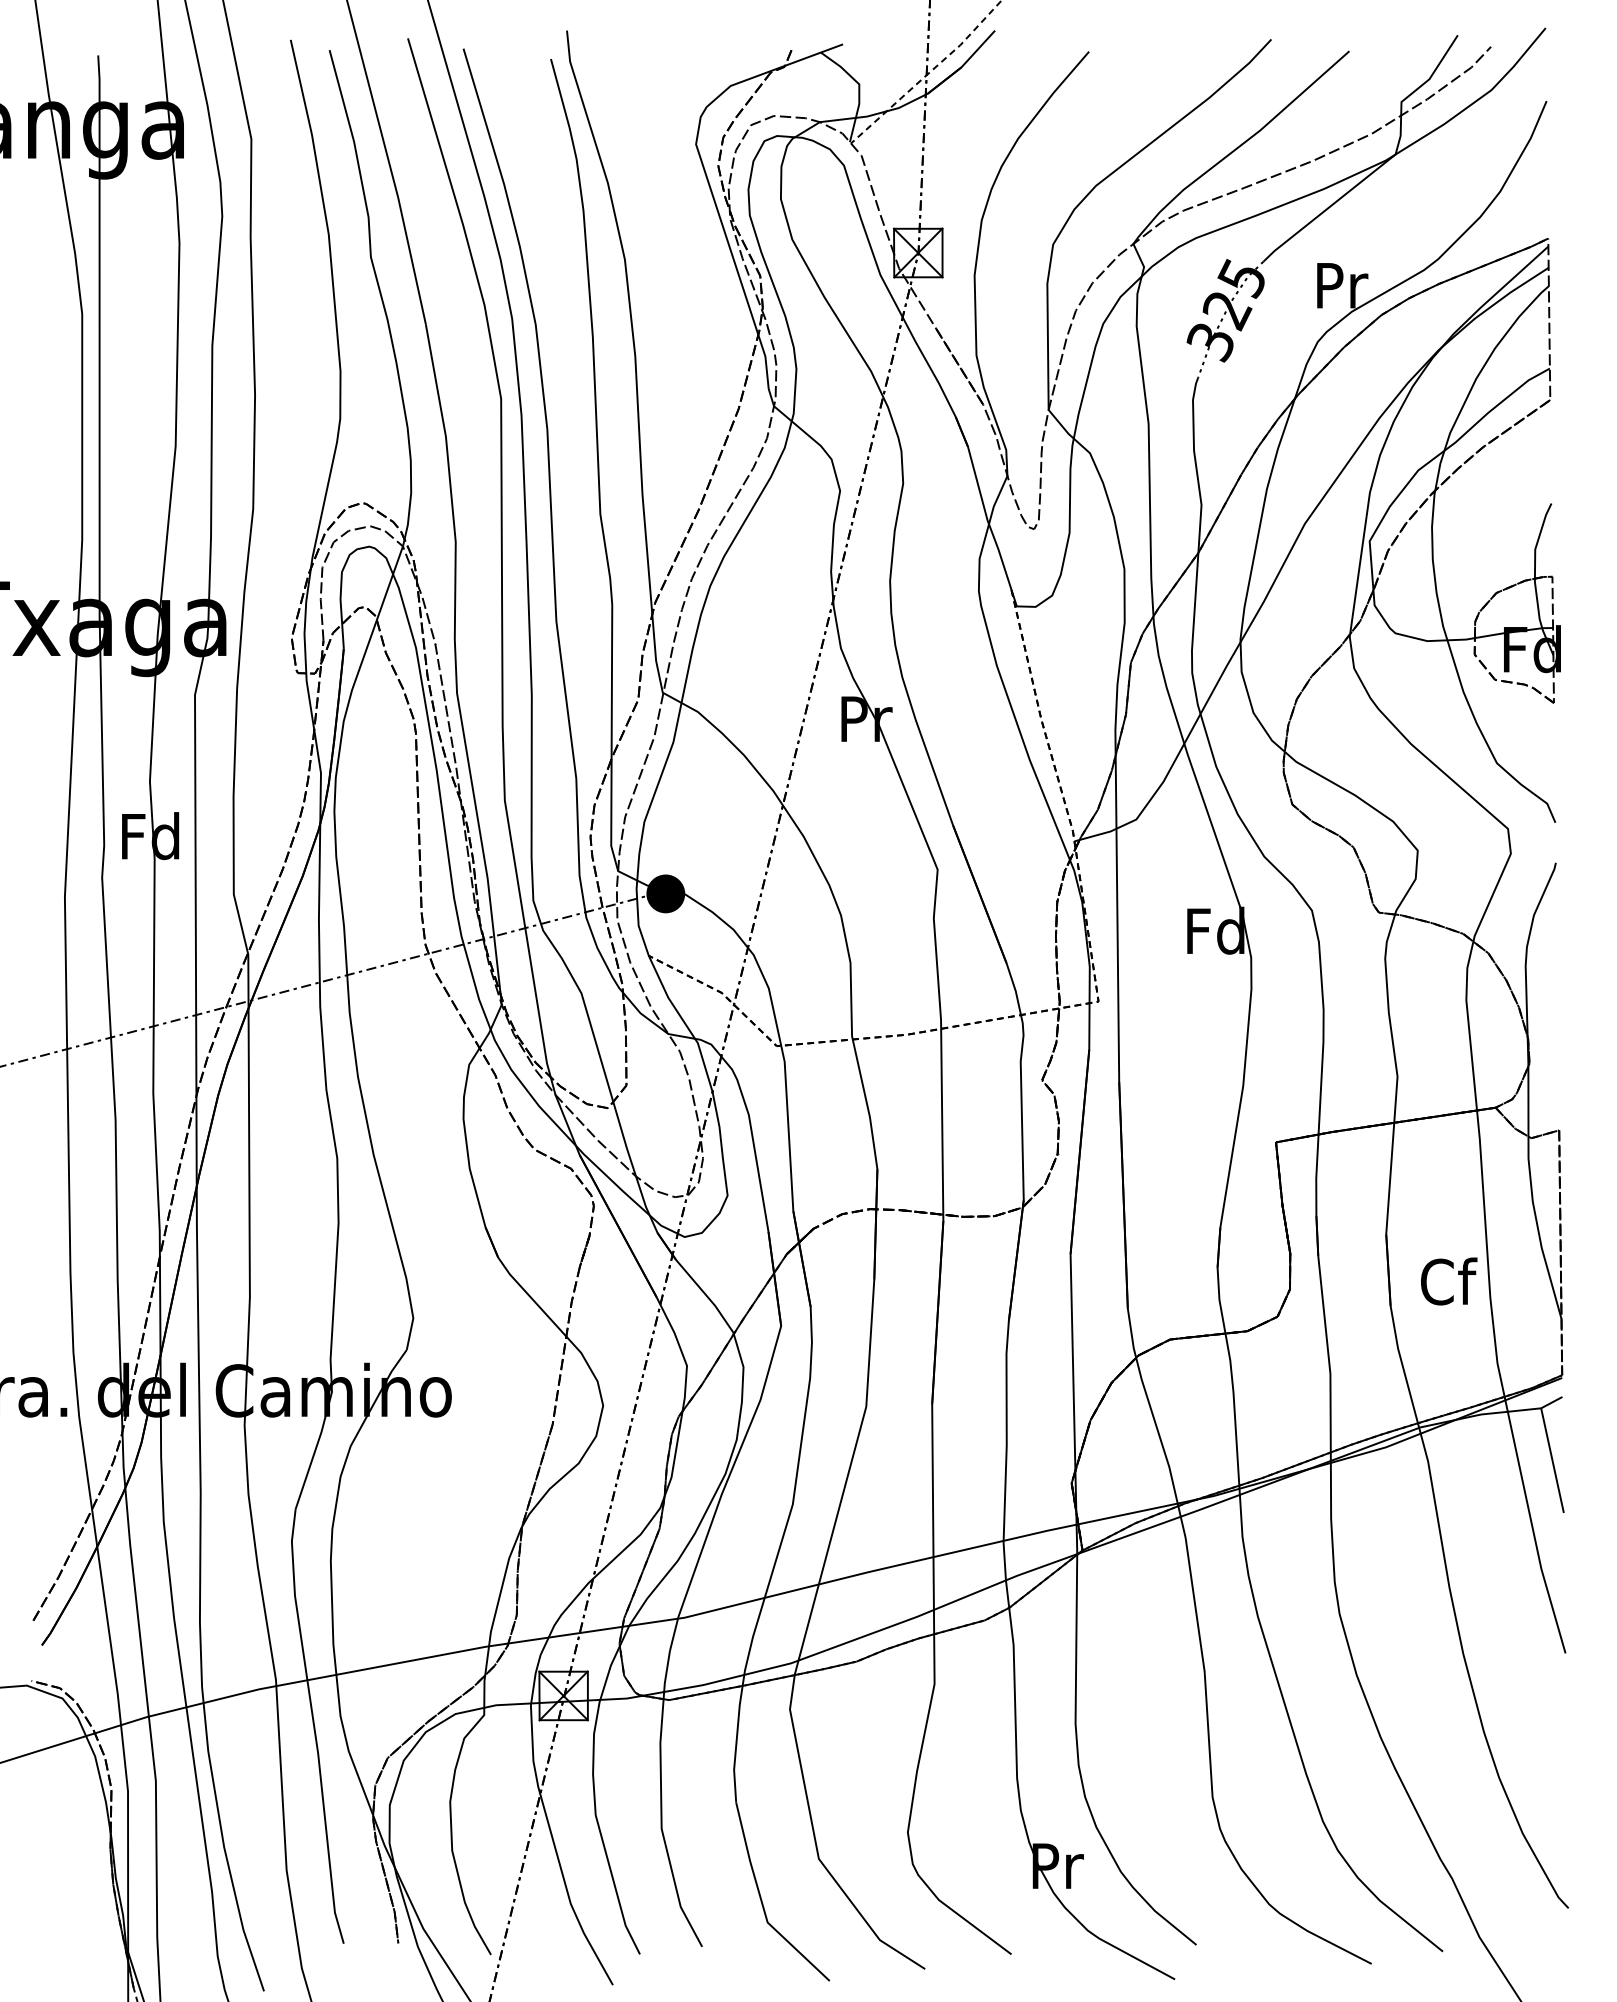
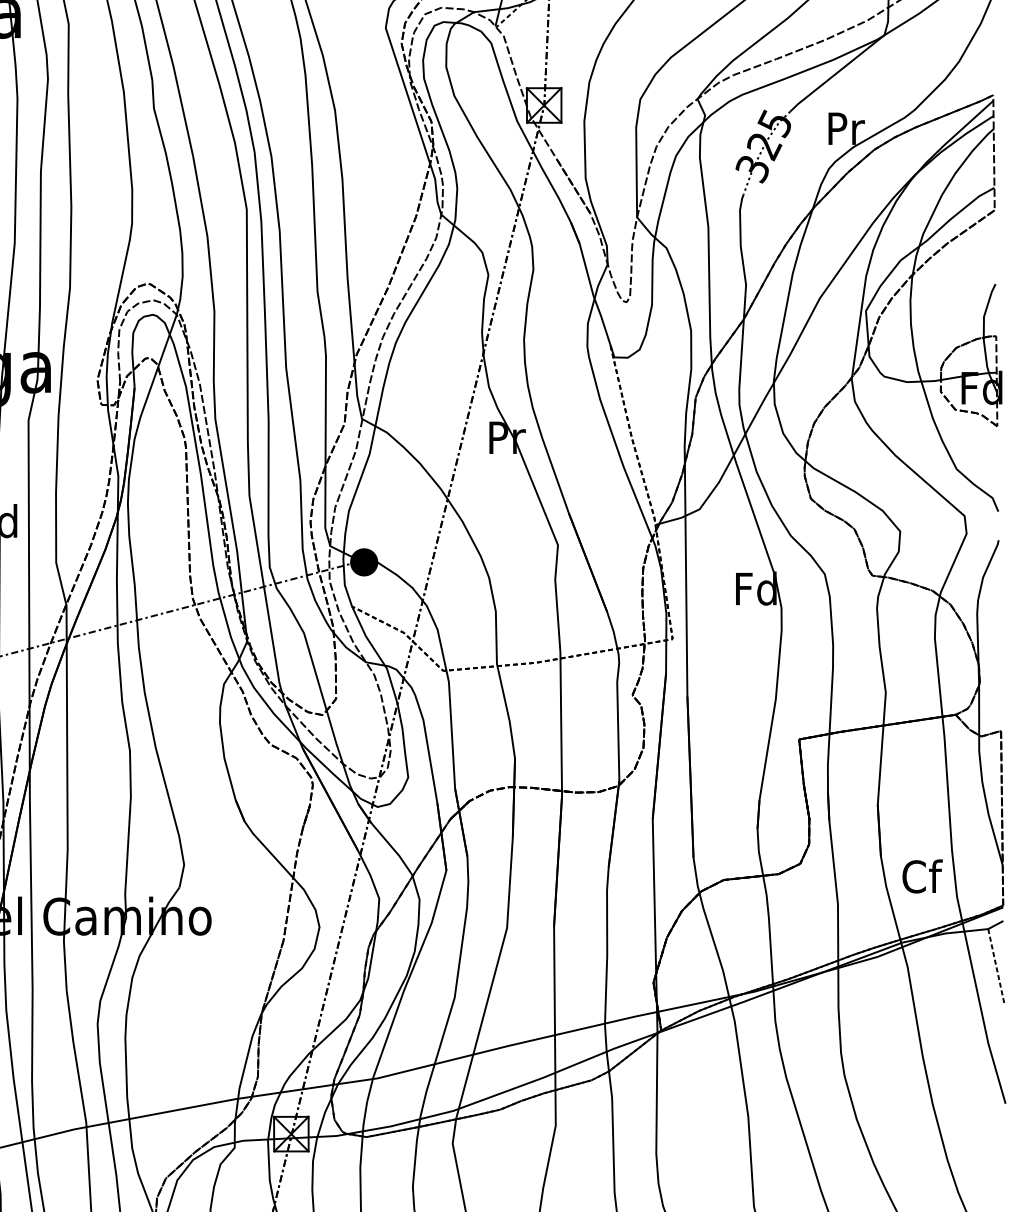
text: (1449, 1281) -> (922, 876), moved
line: (1552, 1461) -> (996, 967), solid -> dashed

